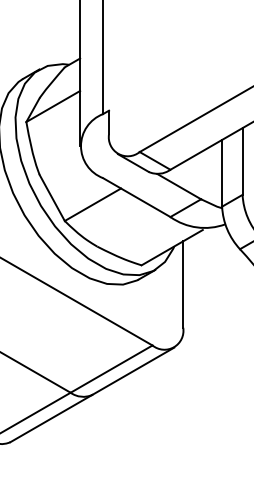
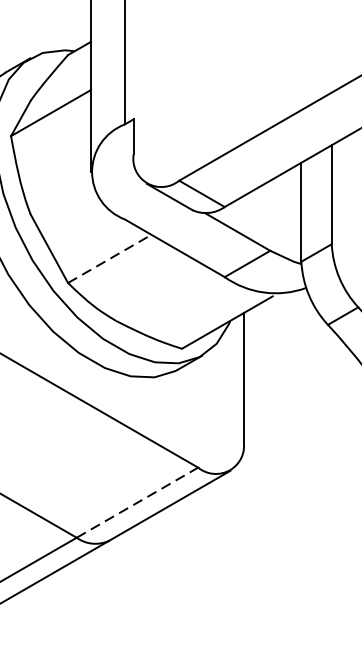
line: (93, 204) -> (110, 258), solid -> dashed
line: (112, 368) -> (138, 501), solid -> dashed

